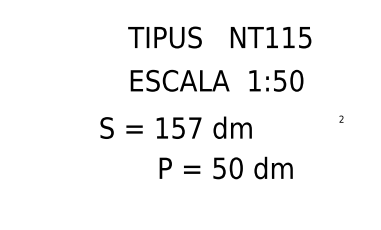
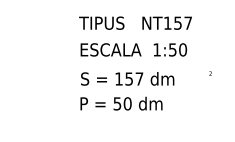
text: (295, 36) -> (182, 22), NT115 -> NT157
text: (175, 127) -> (127, 78), moved
text: (226, 167) -> (121, 103), moved

